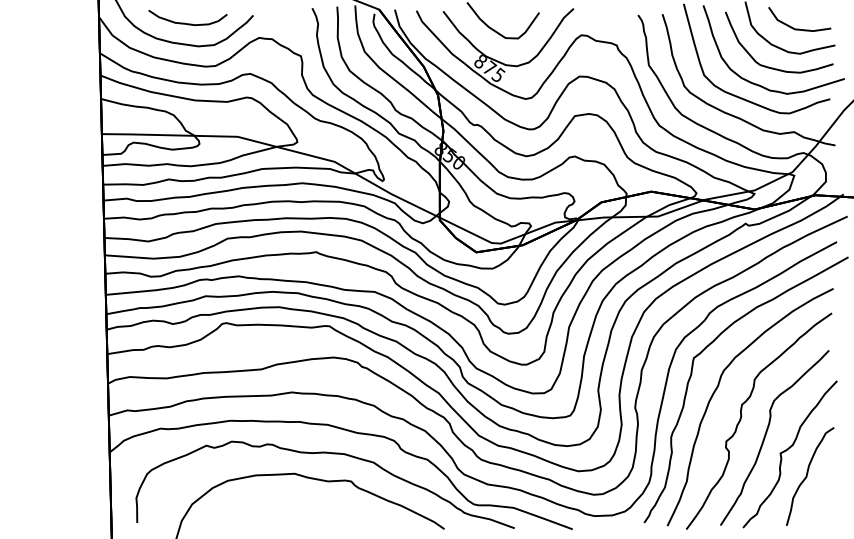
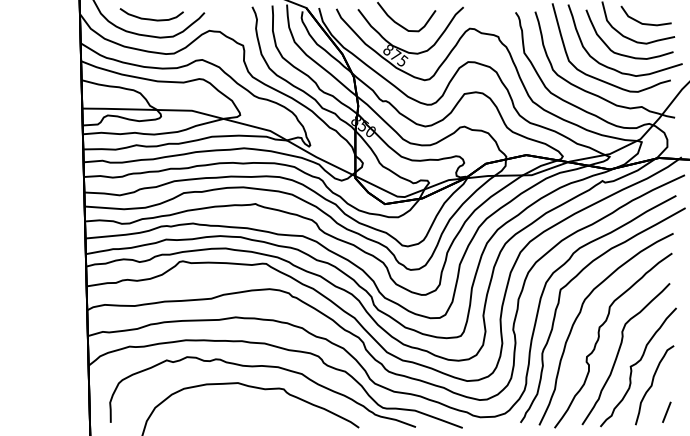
line: (824, 508) -> (666, 411), added

